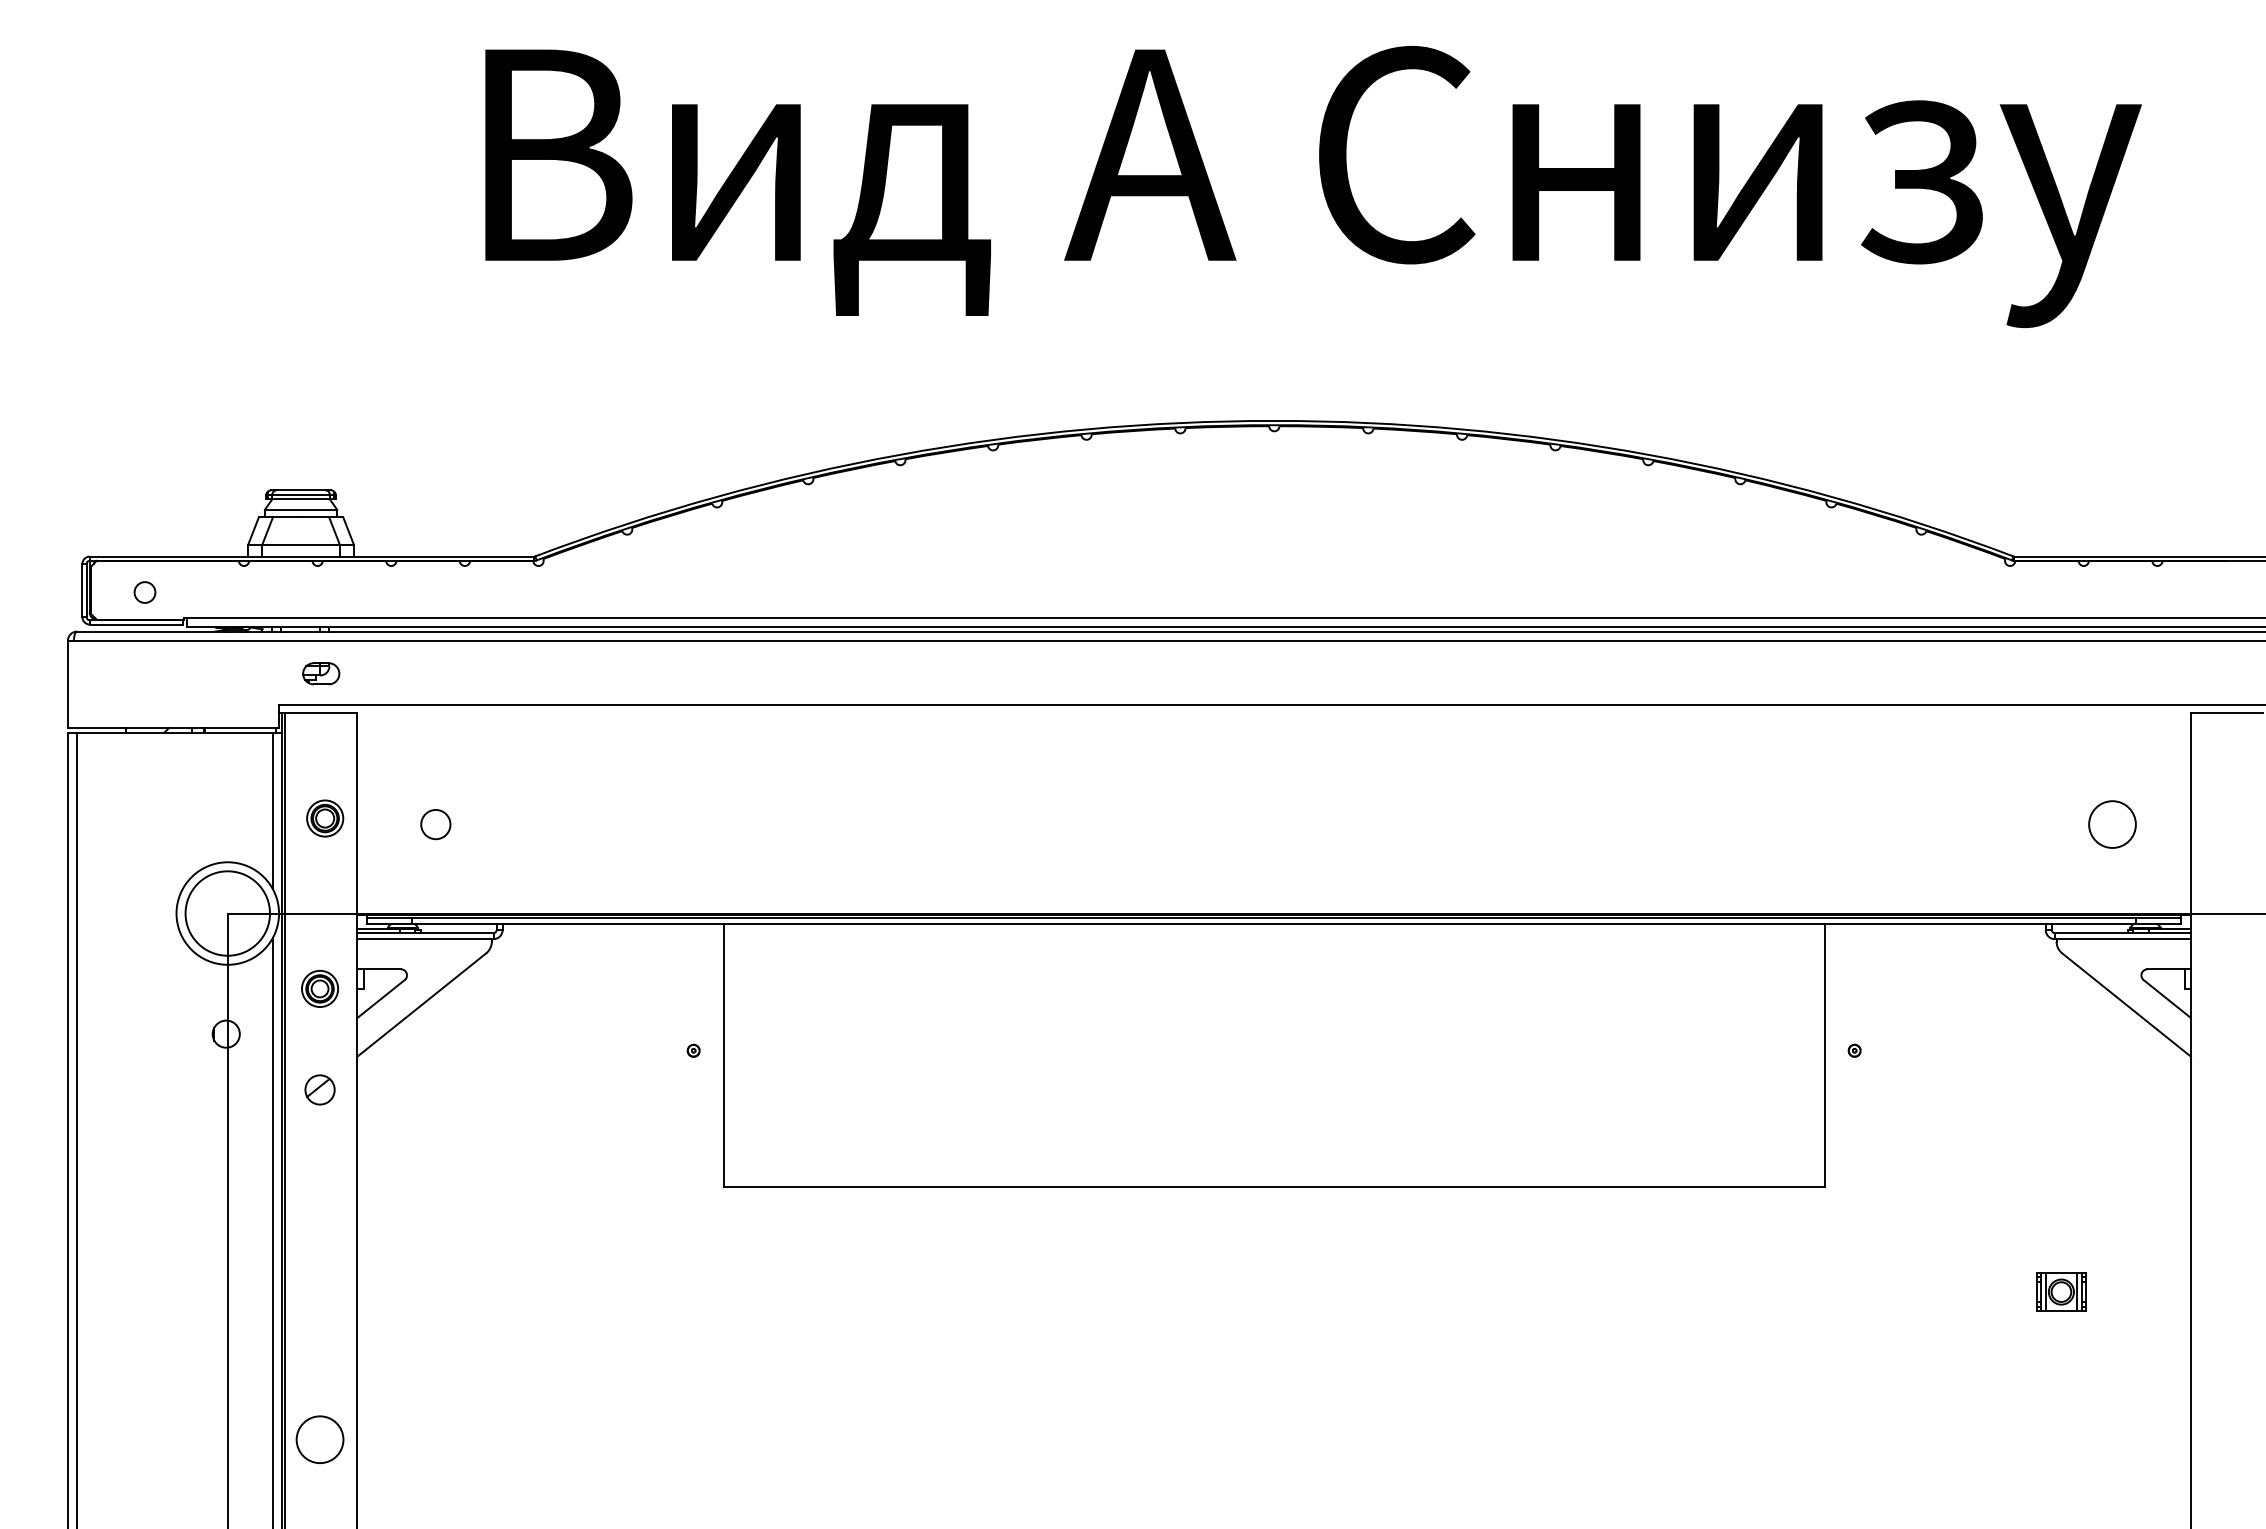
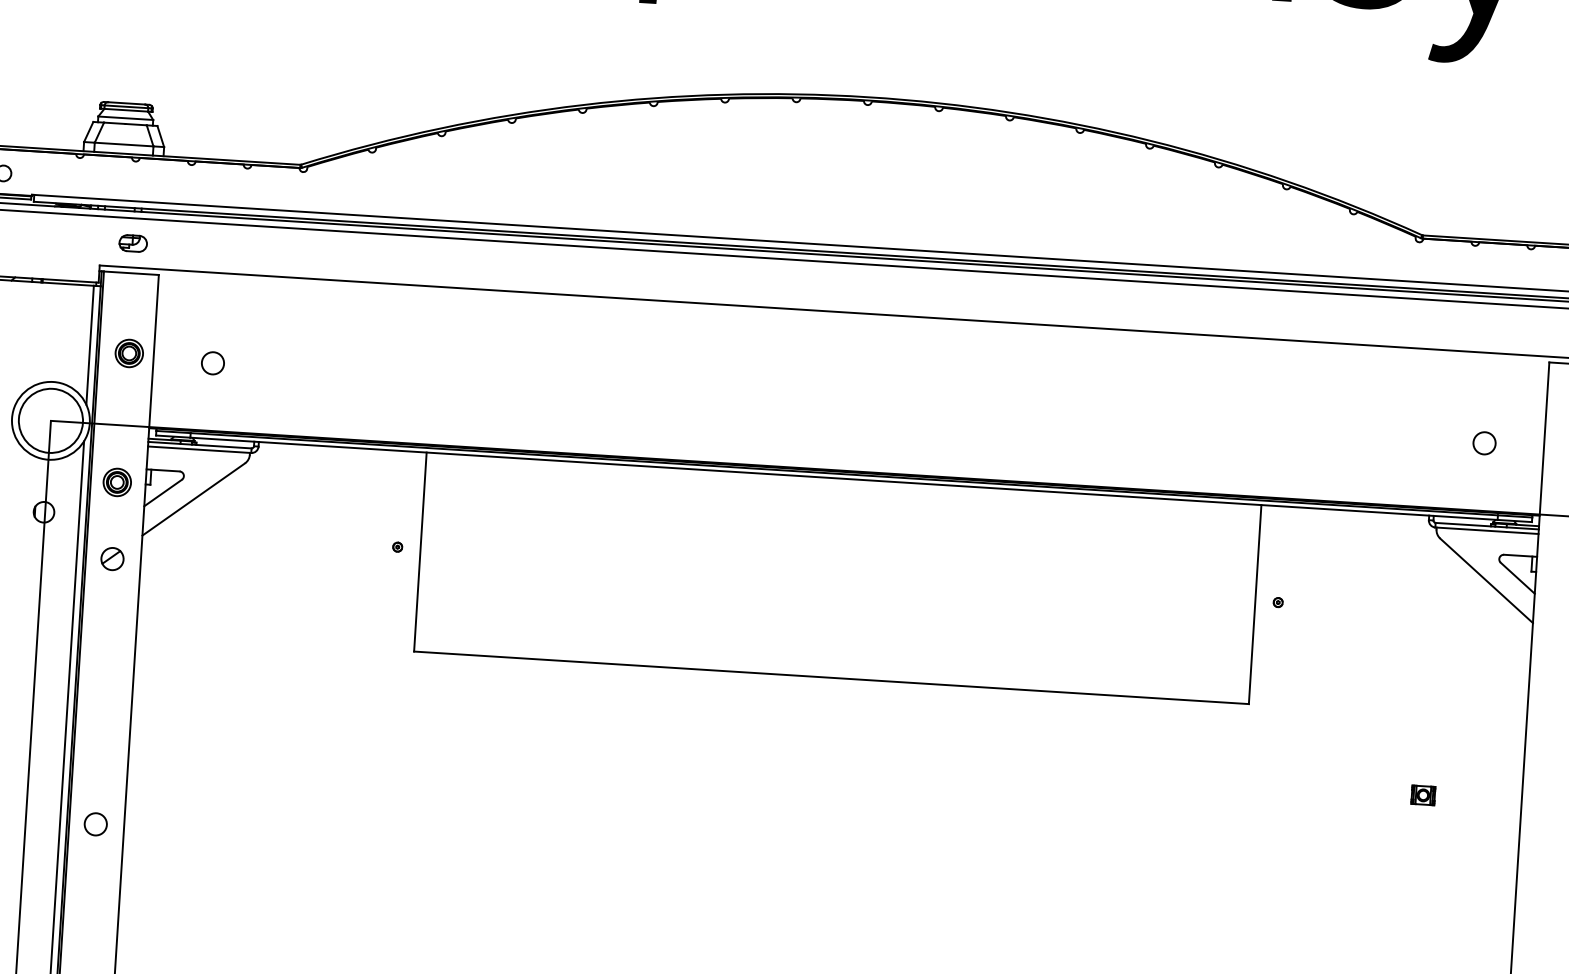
circle: (2112, 824) -> (1484, 443), size x0.62
part: (2060, 1291) -> (1422, 794), size x0.62
circle: (319, 1439) -> (95, 824), size x0.62

